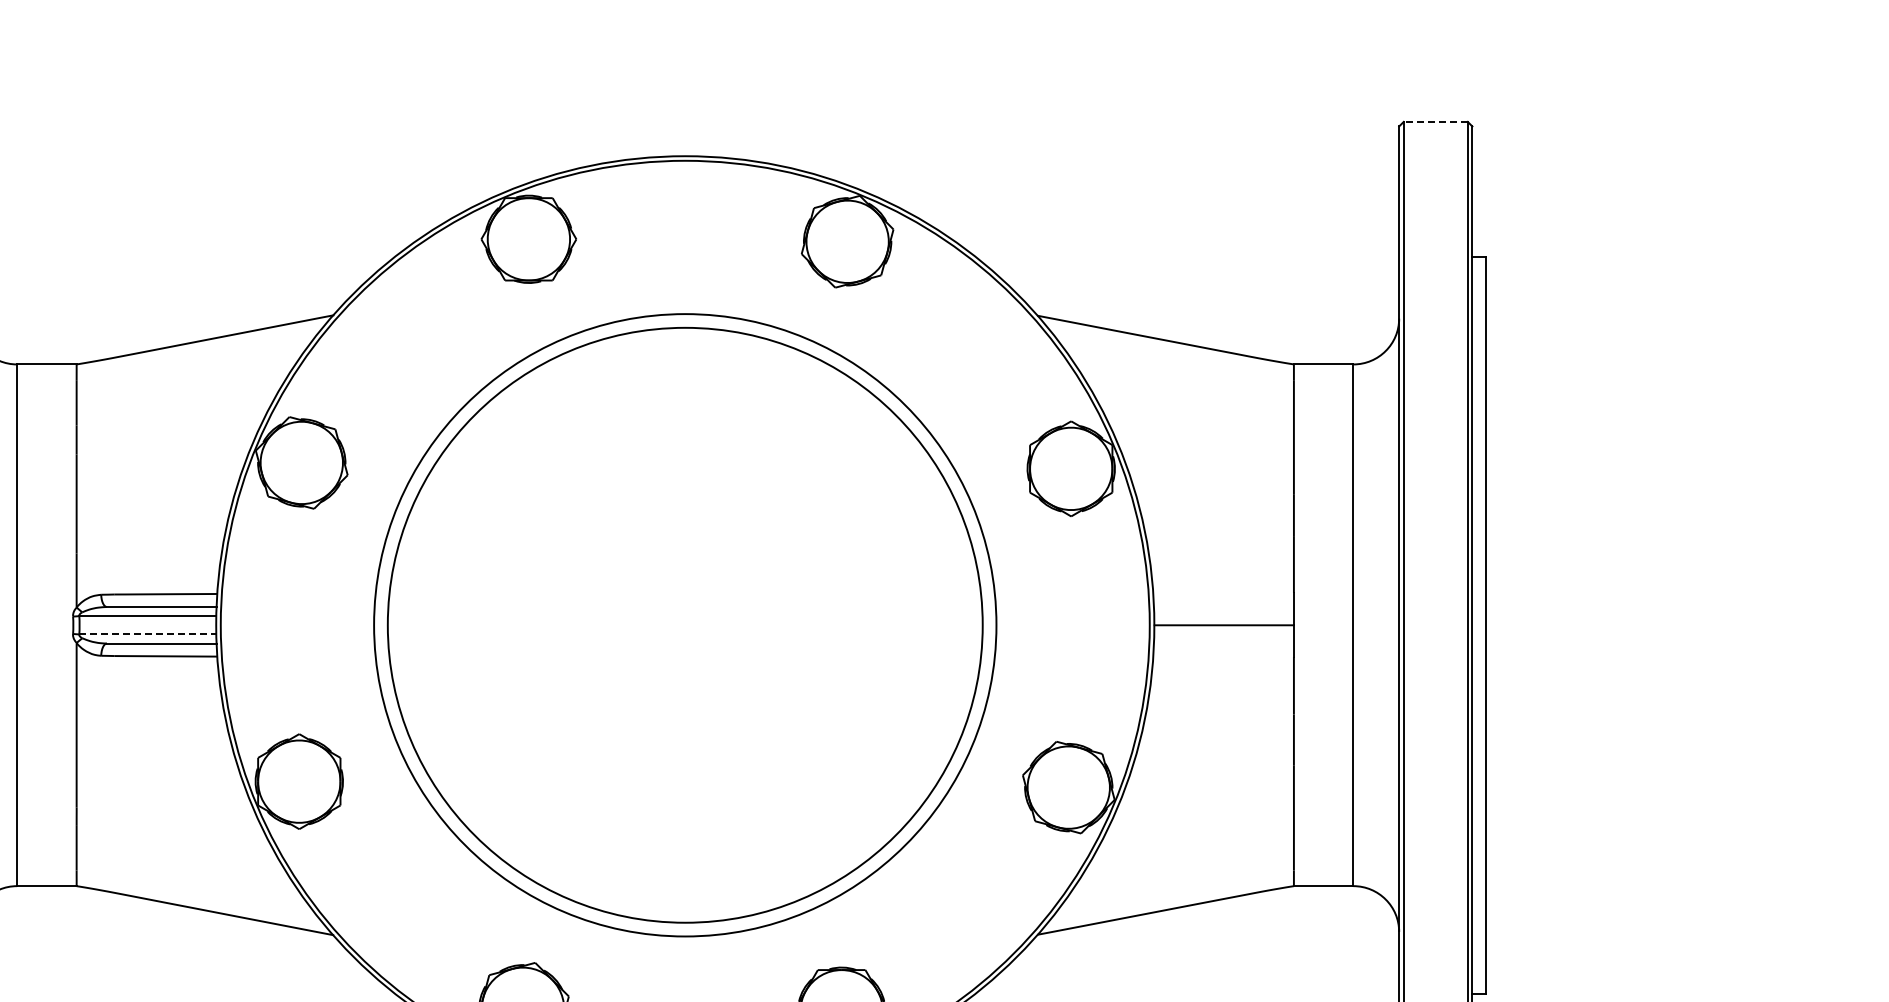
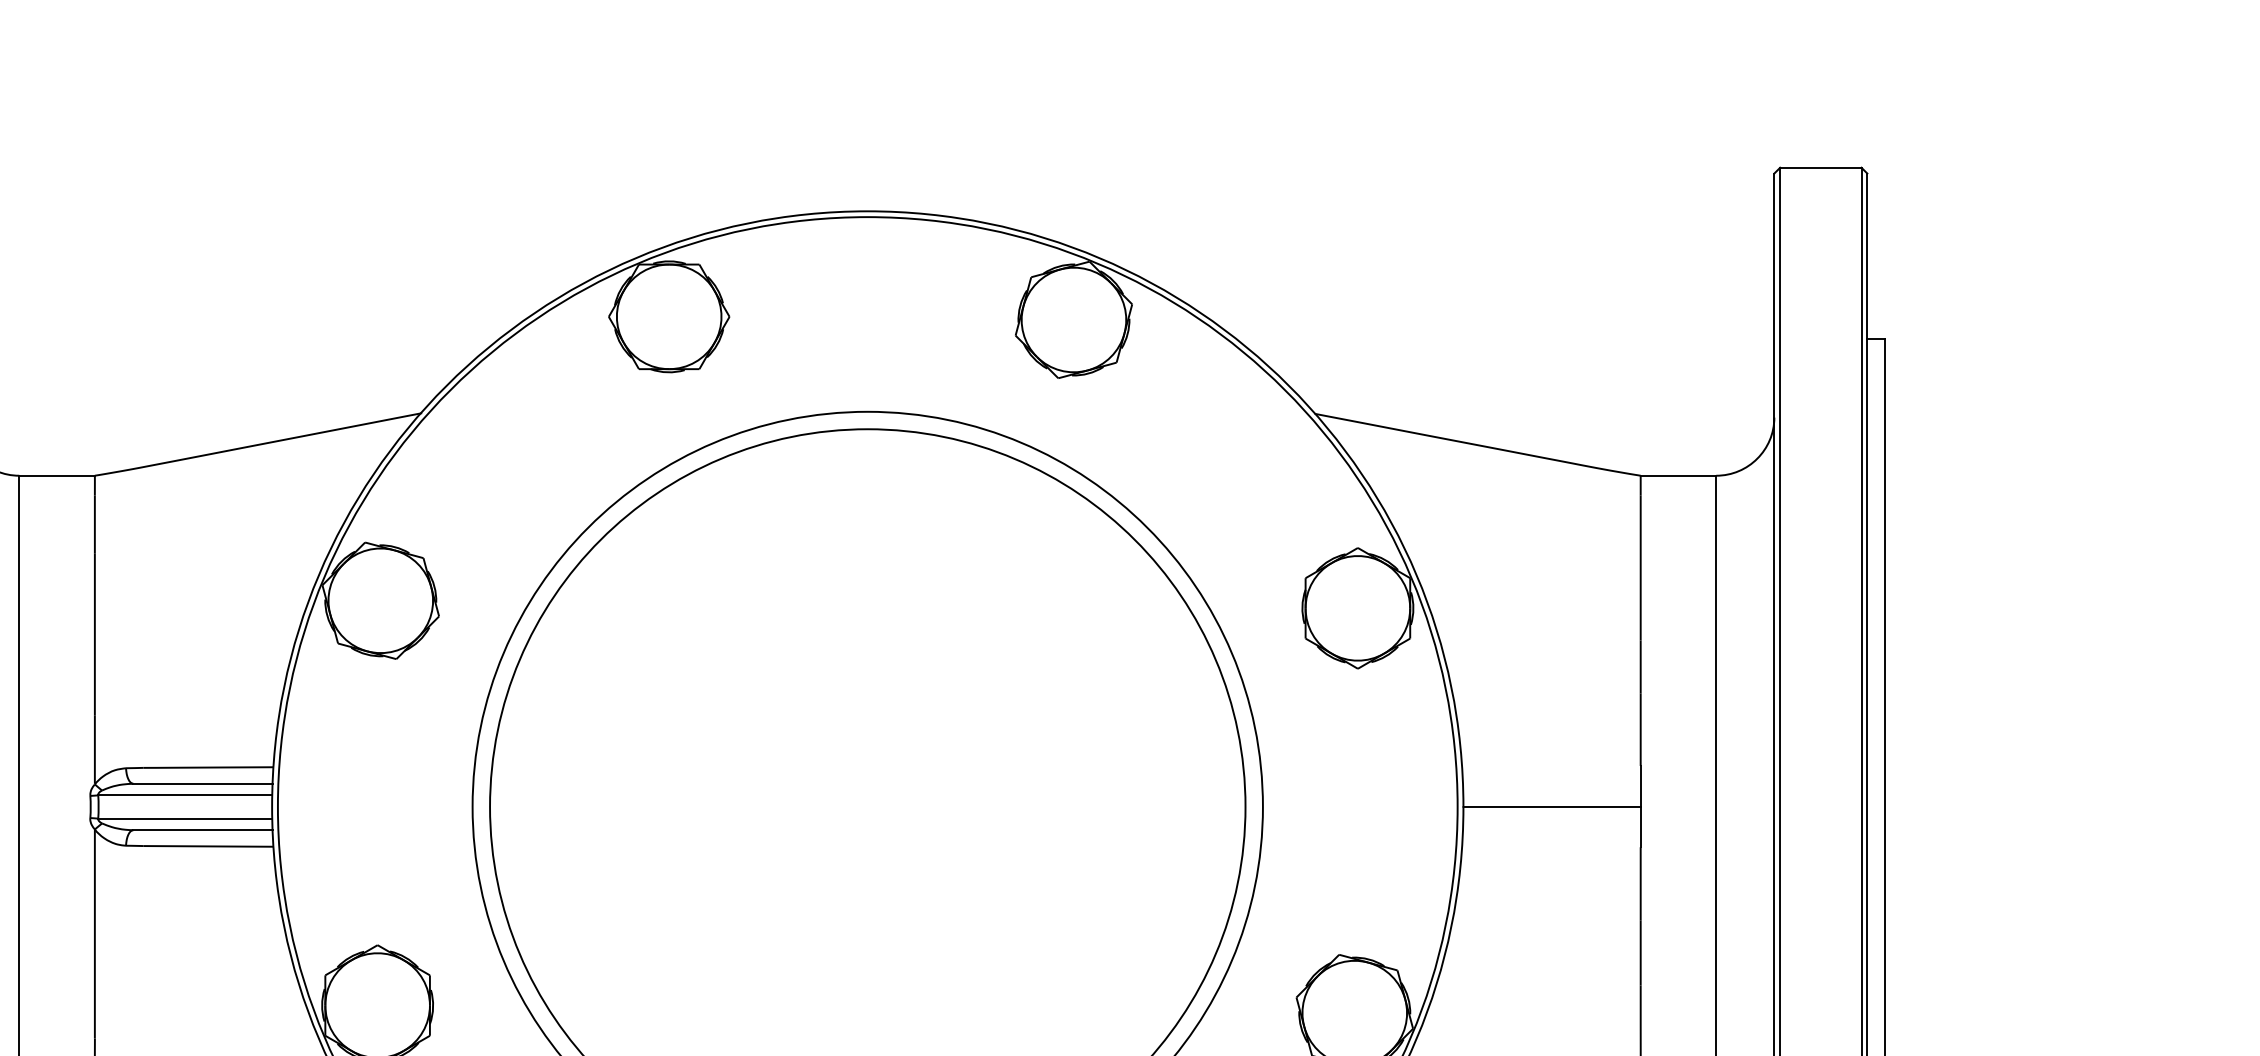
line: (1435, 121) -> (1820, 167), dashed -> solid
line: (147, 634) -> (184, 818), dashed -> solid

